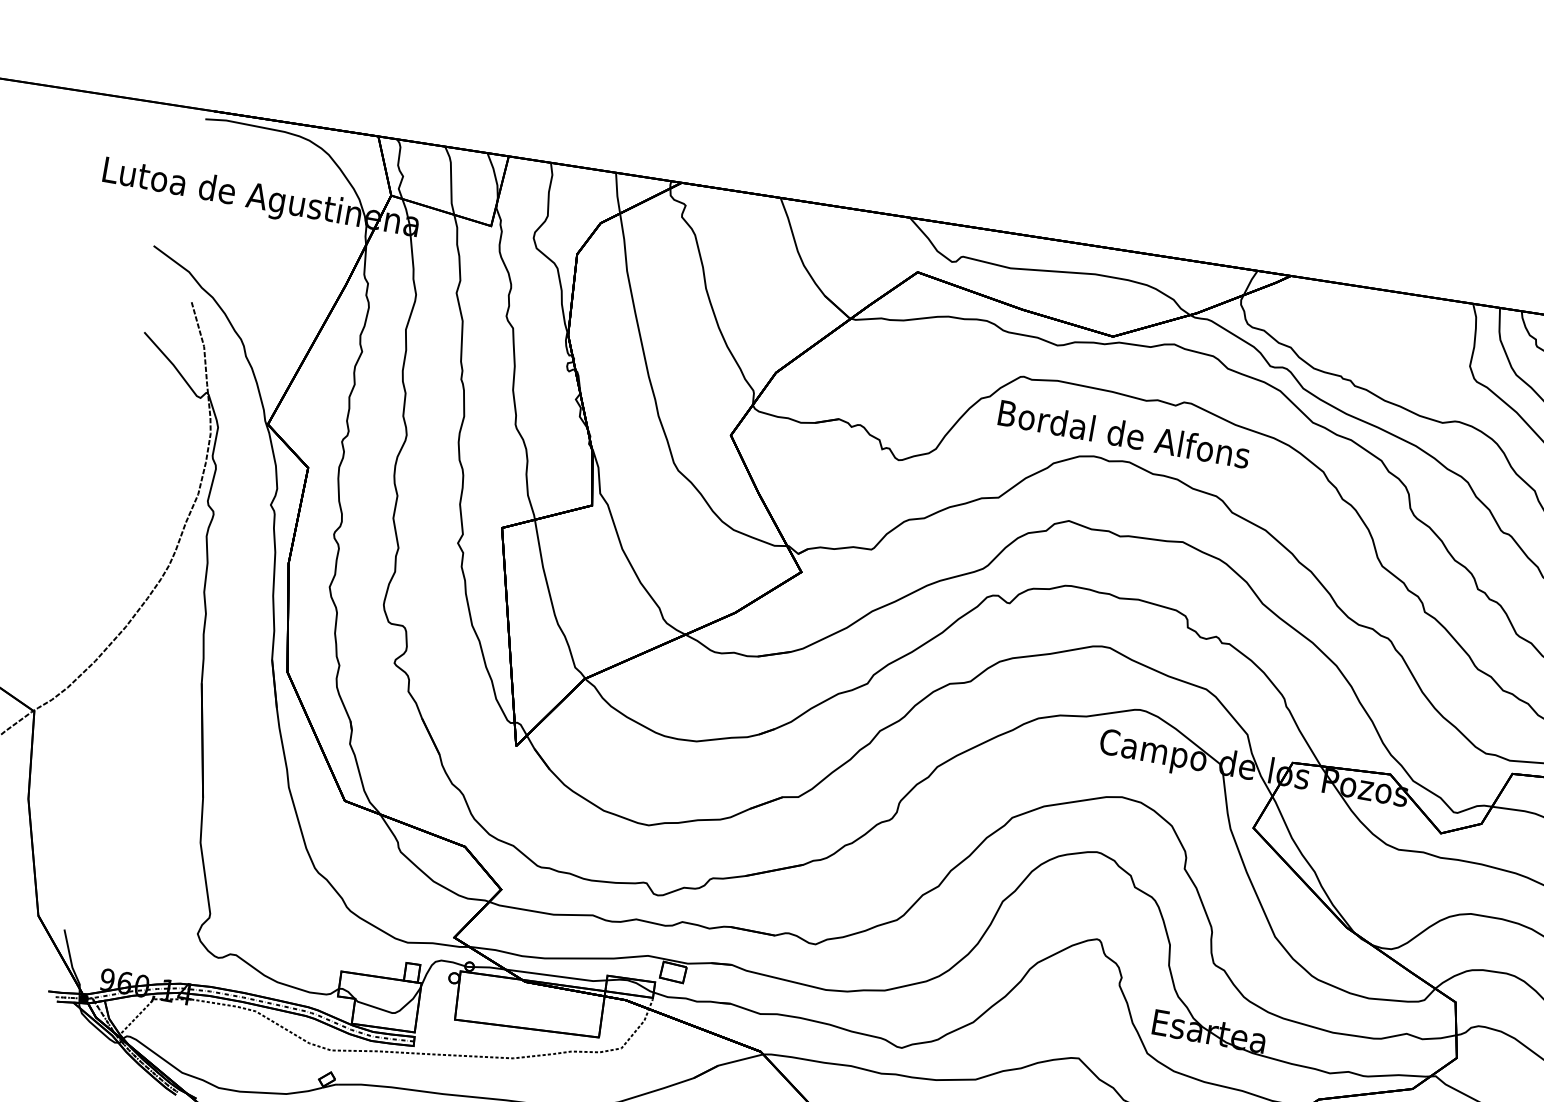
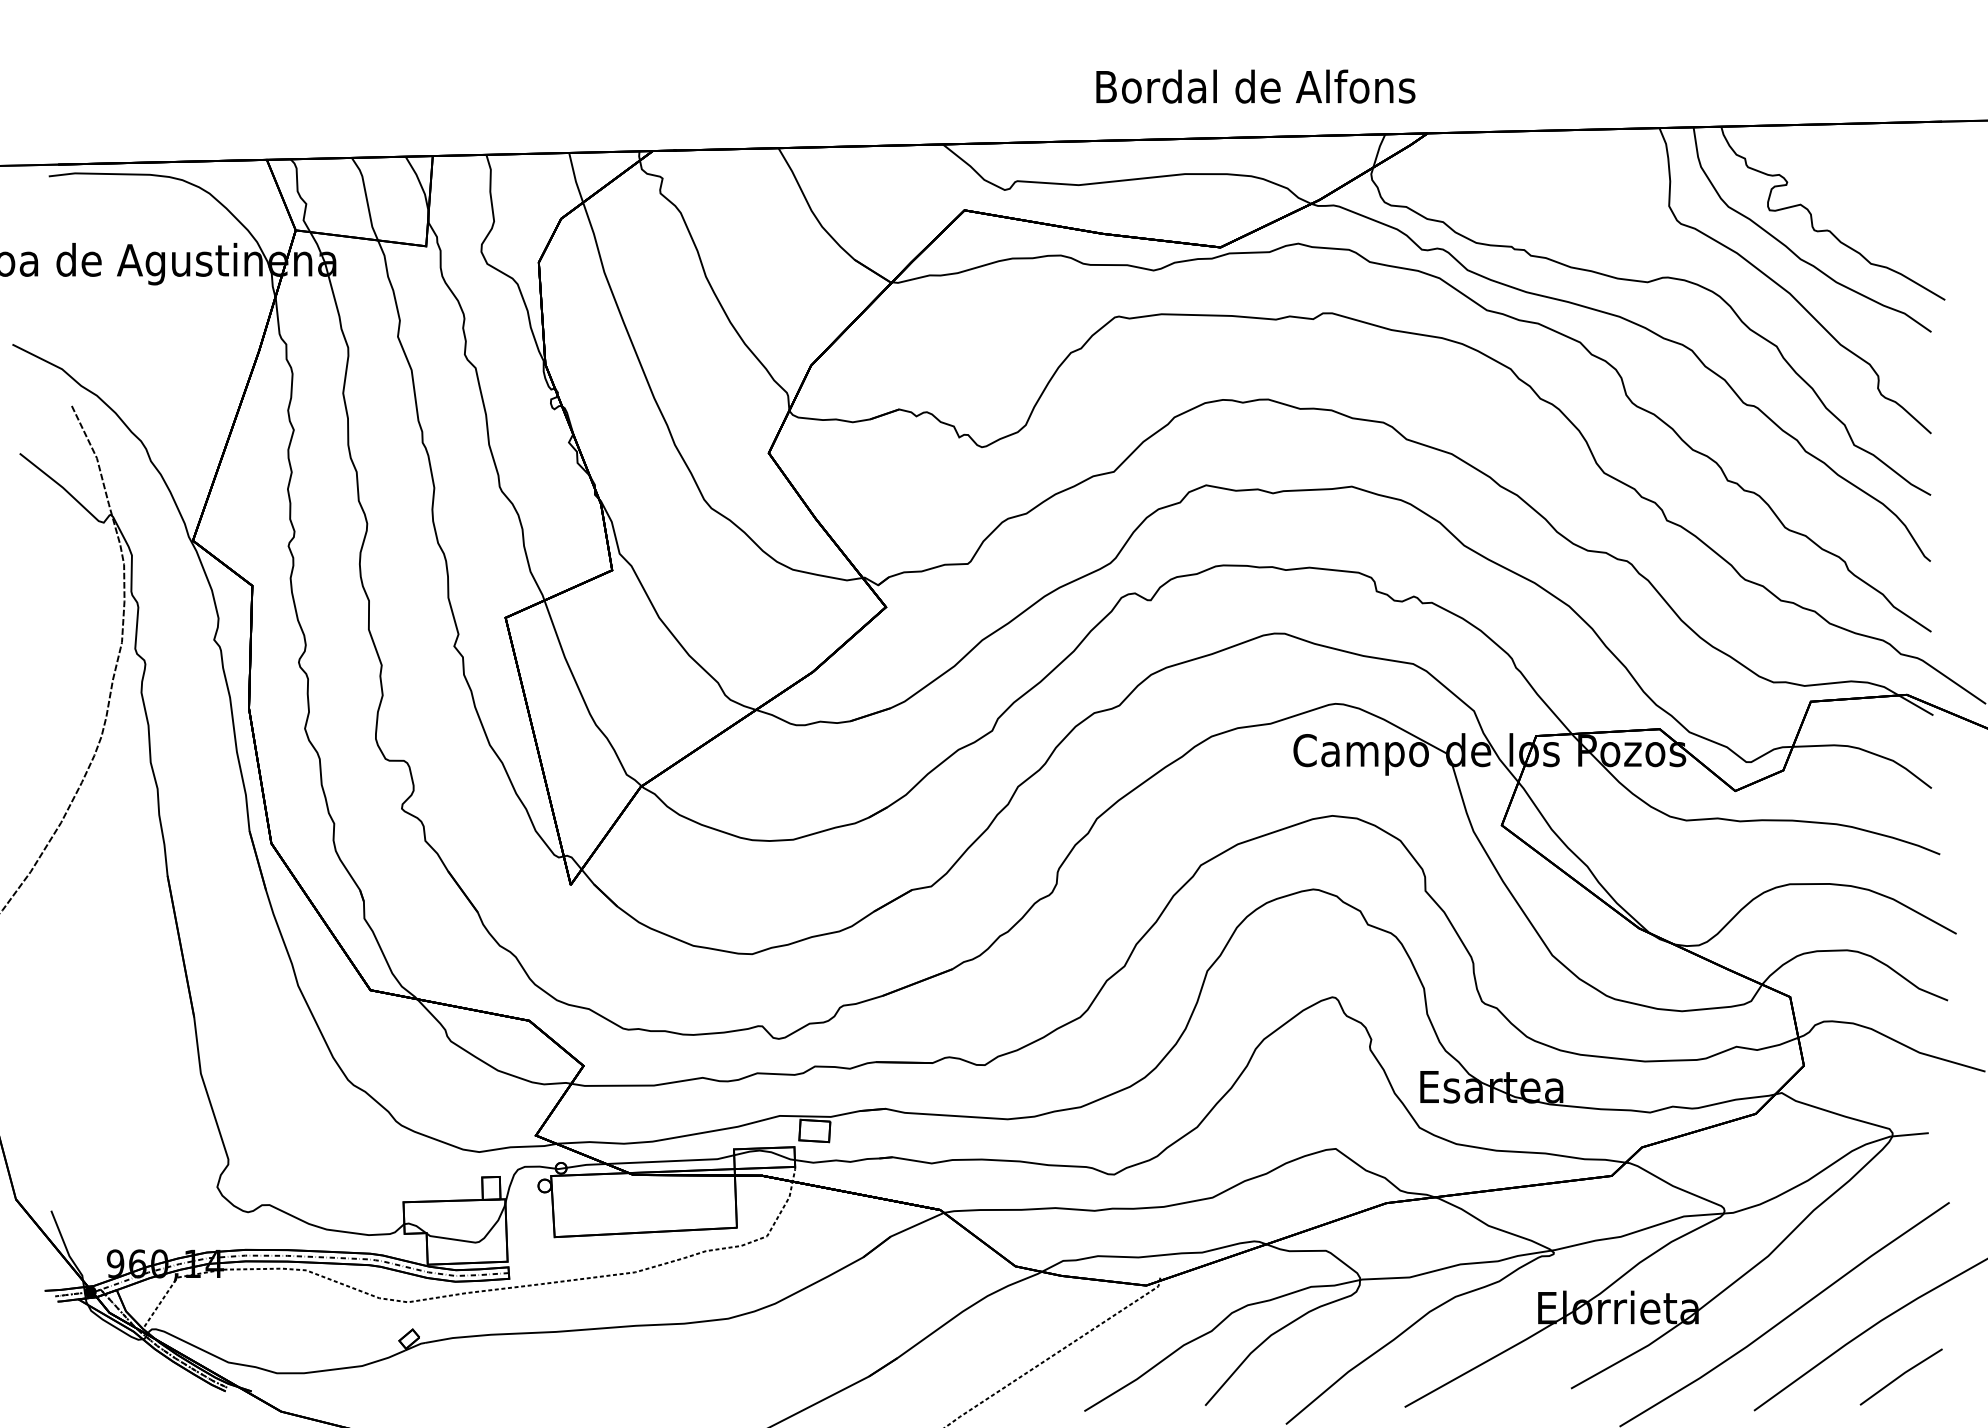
text: (1124, 433) -> (1255, 86), moved

